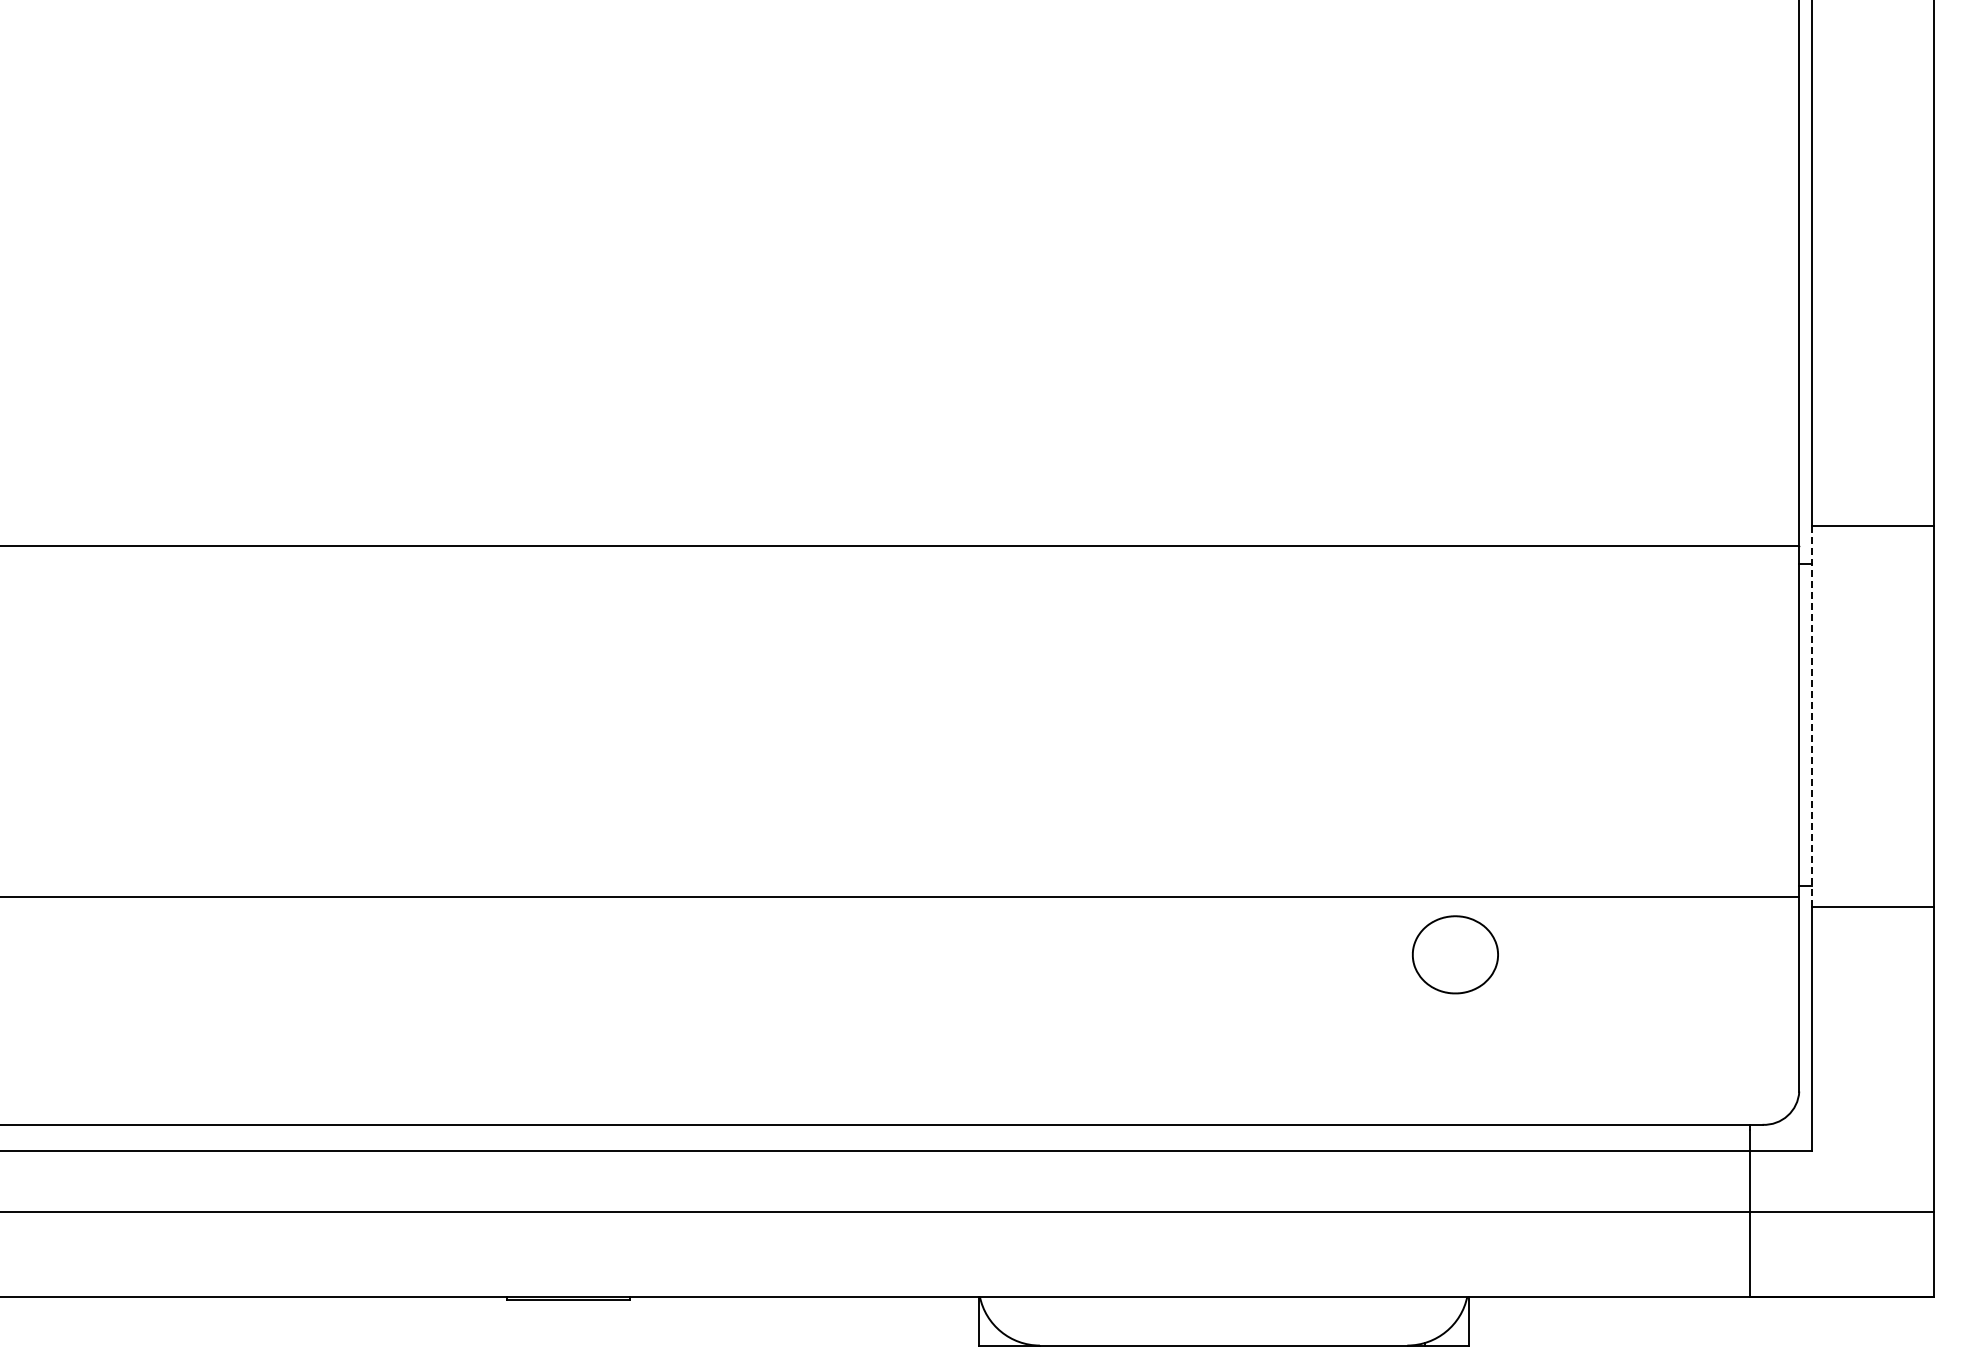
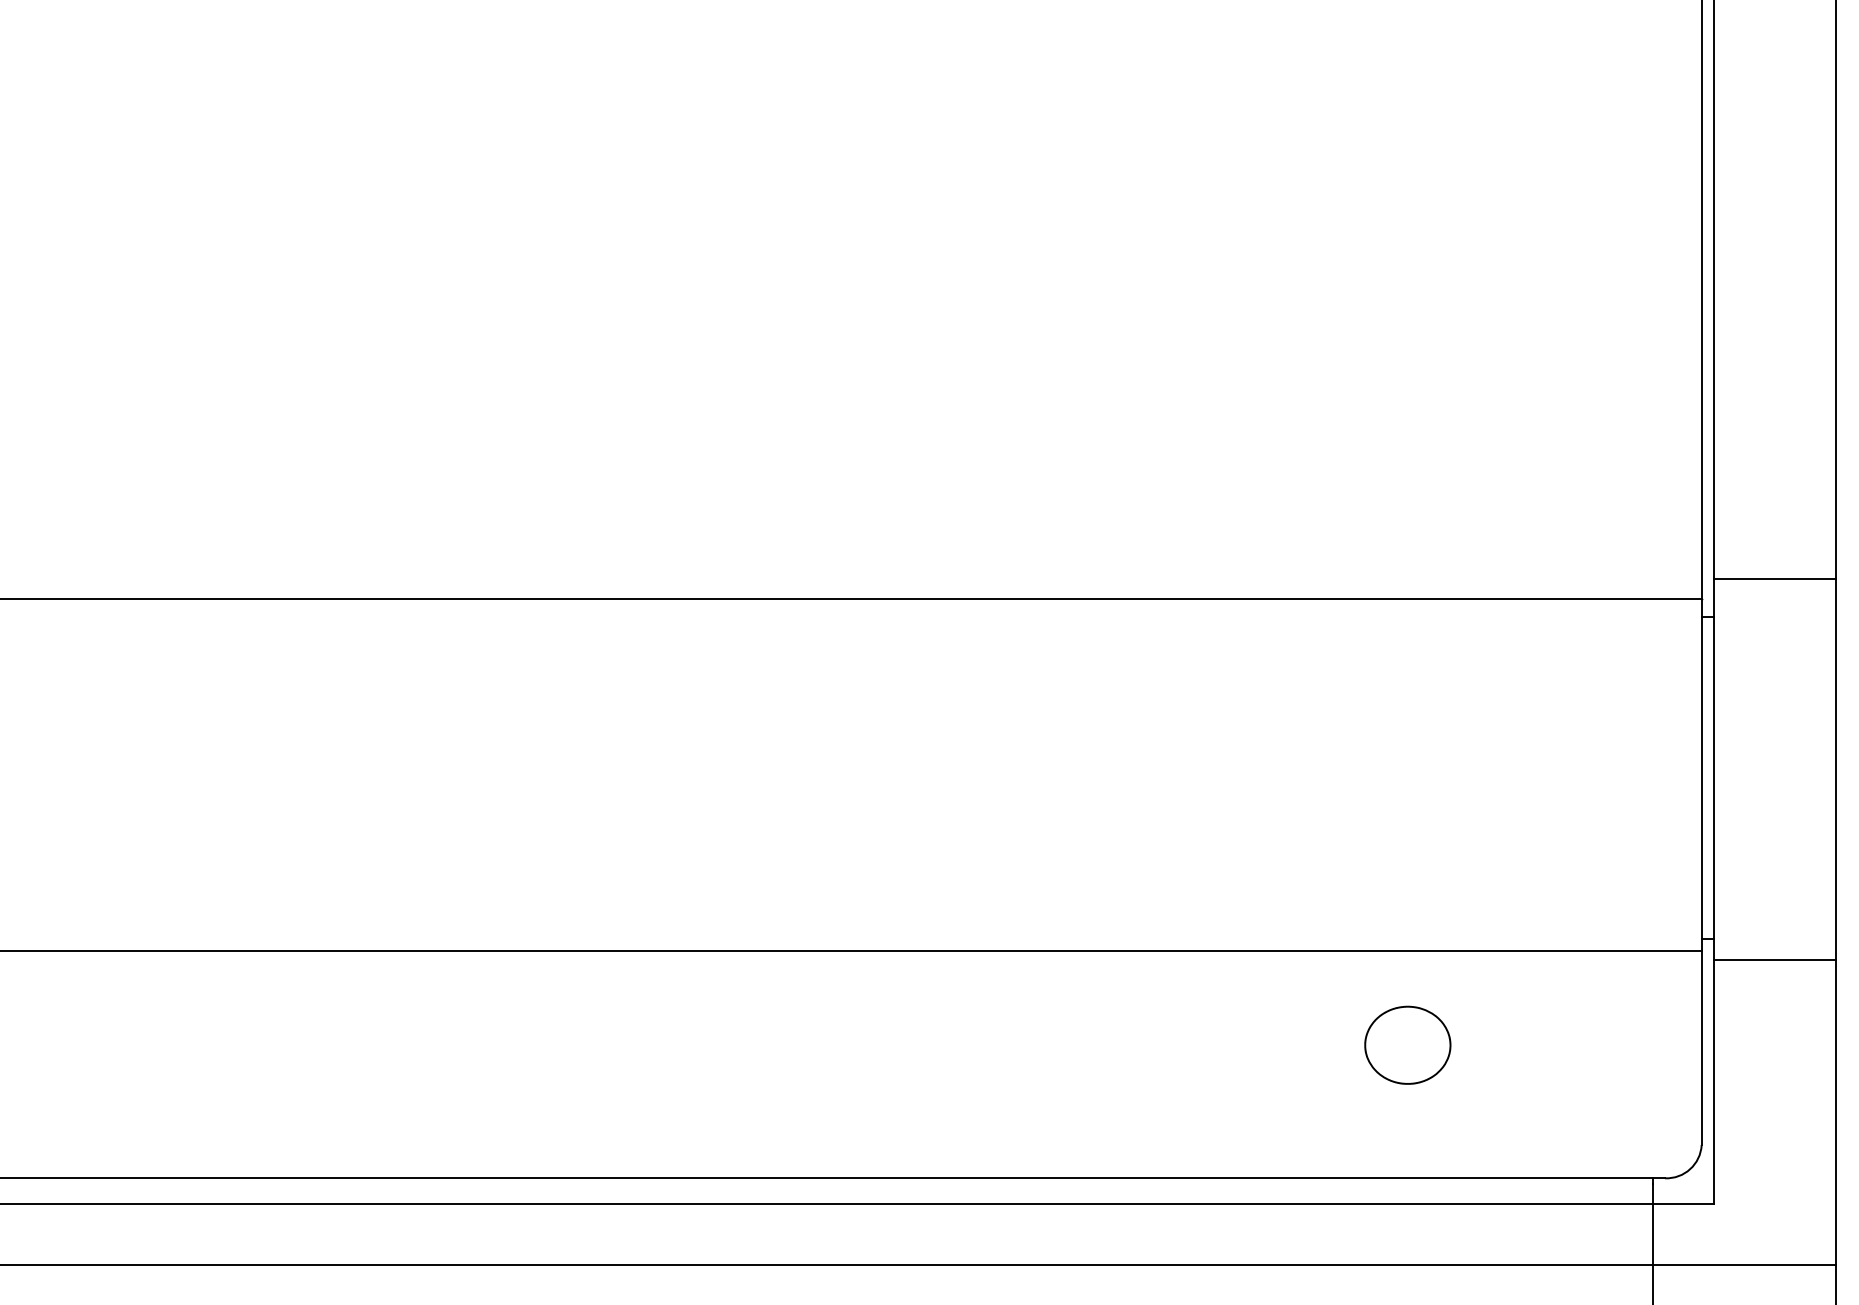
line: (1811, 716) -> (1713, 769), dashed -> solid
part: (1455, 954) -> (1407, 1044), moved

